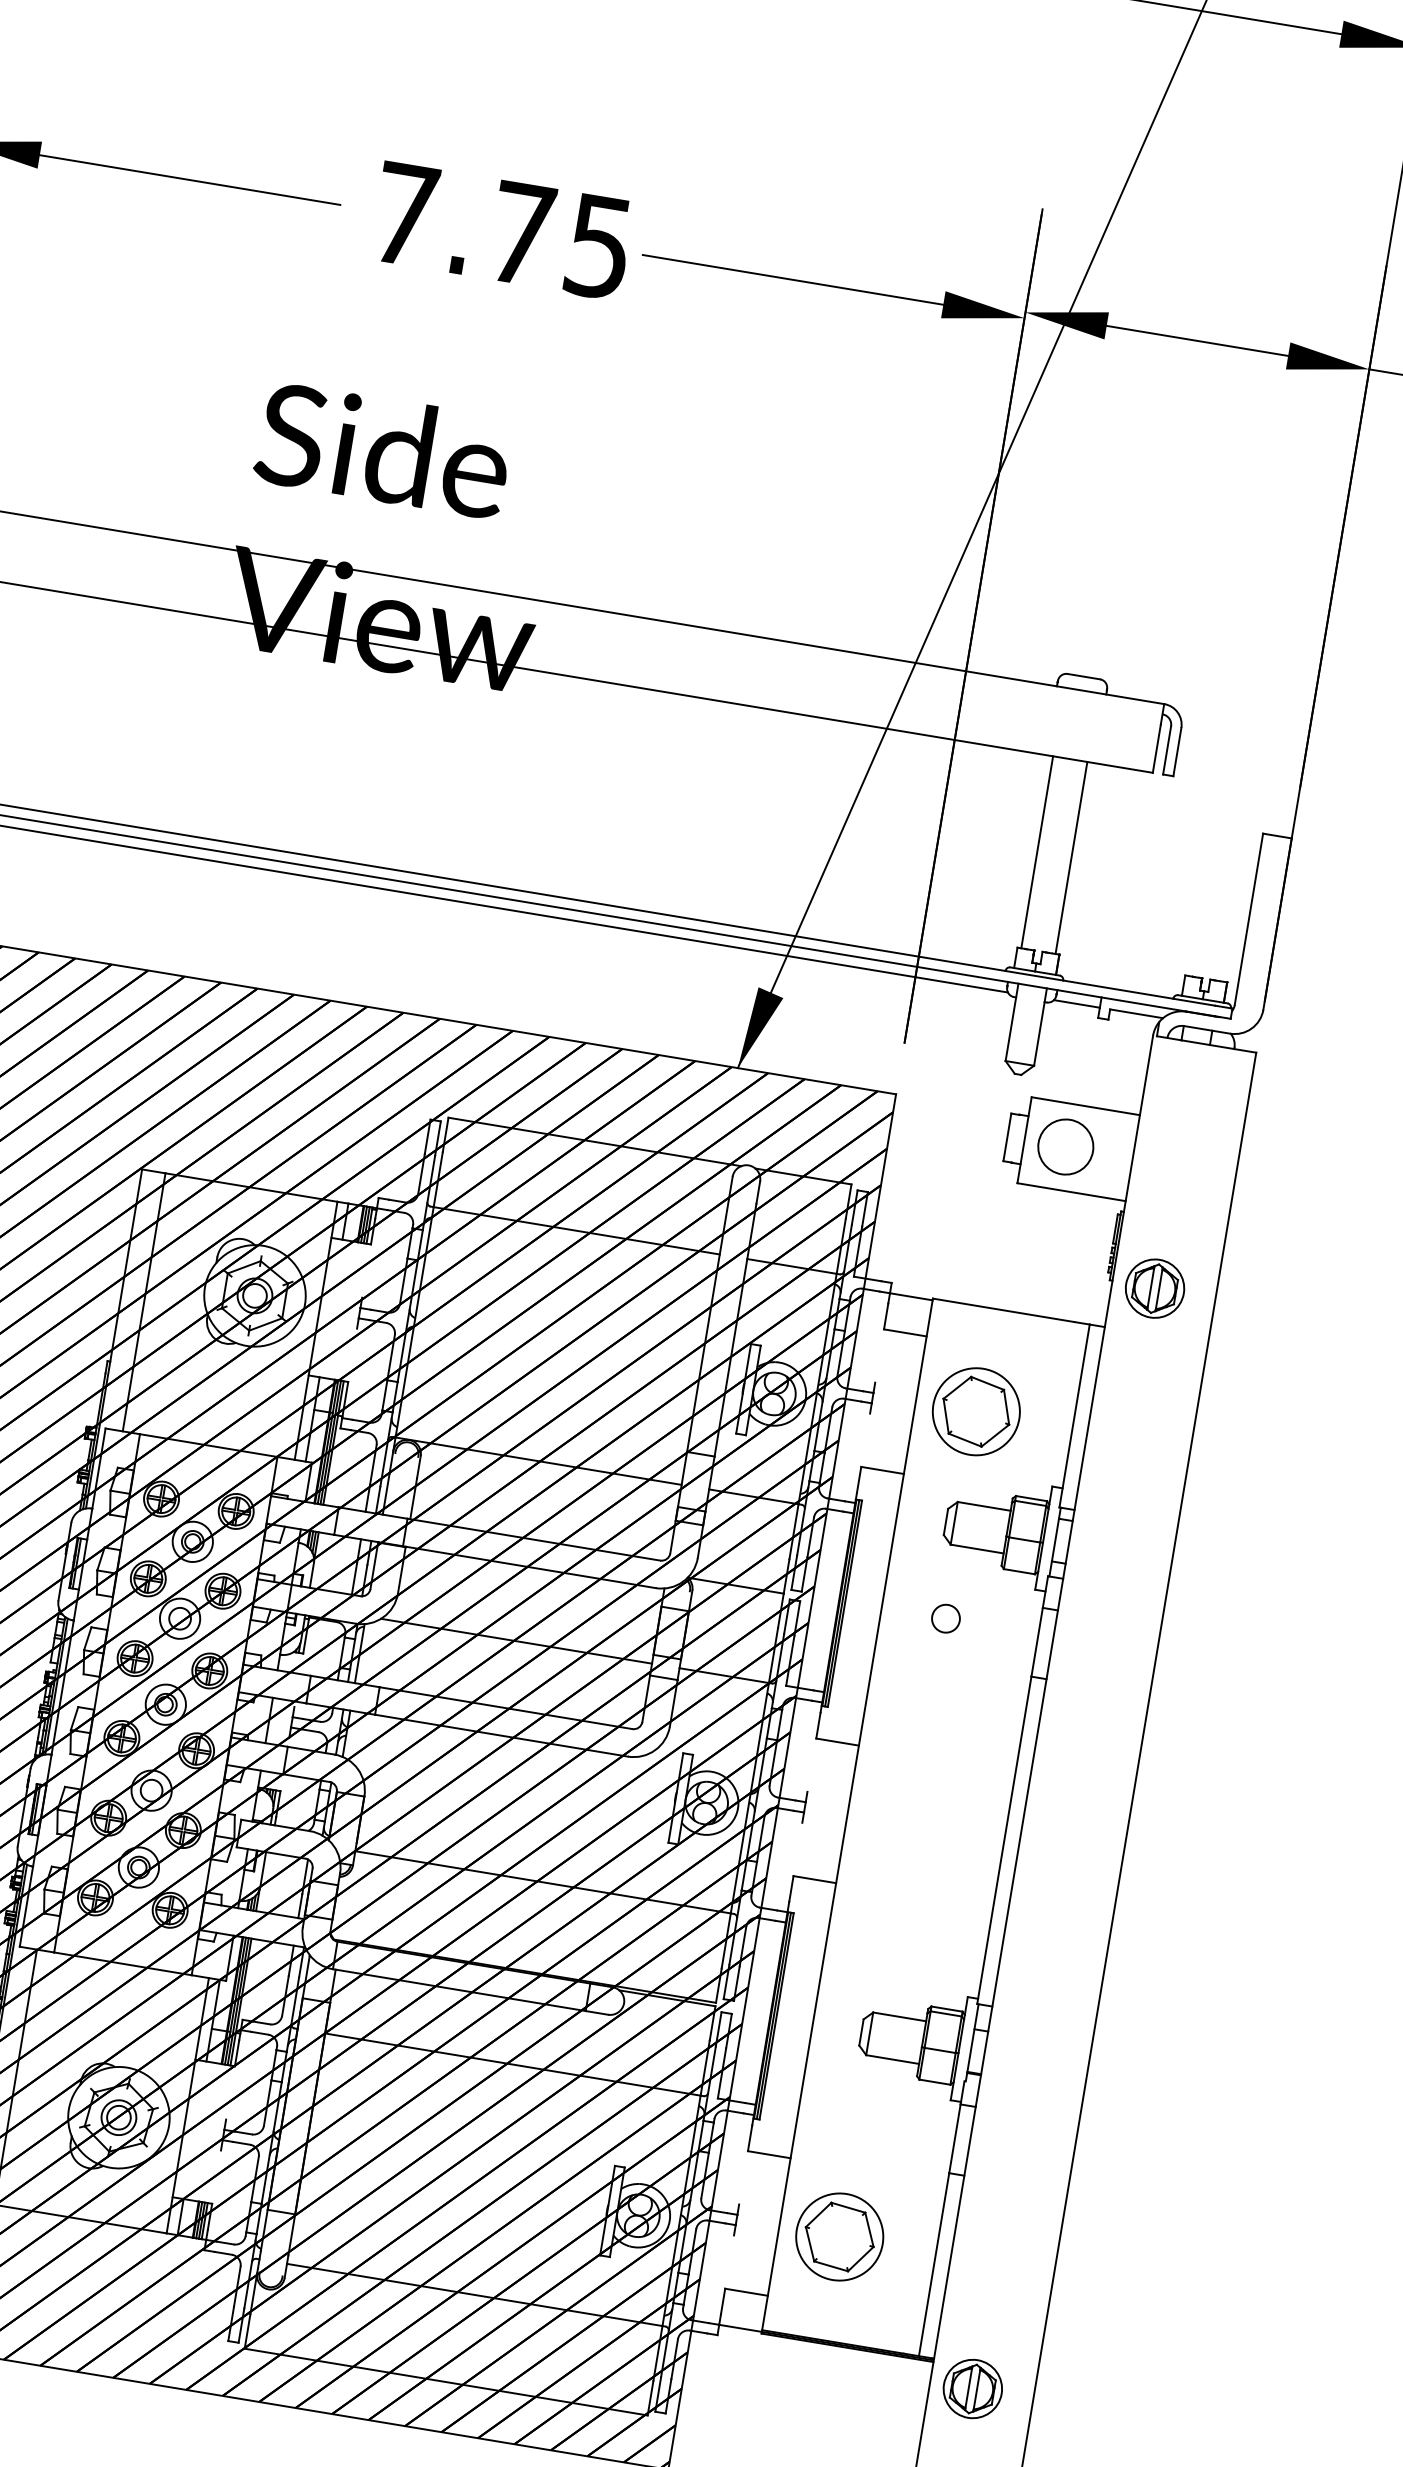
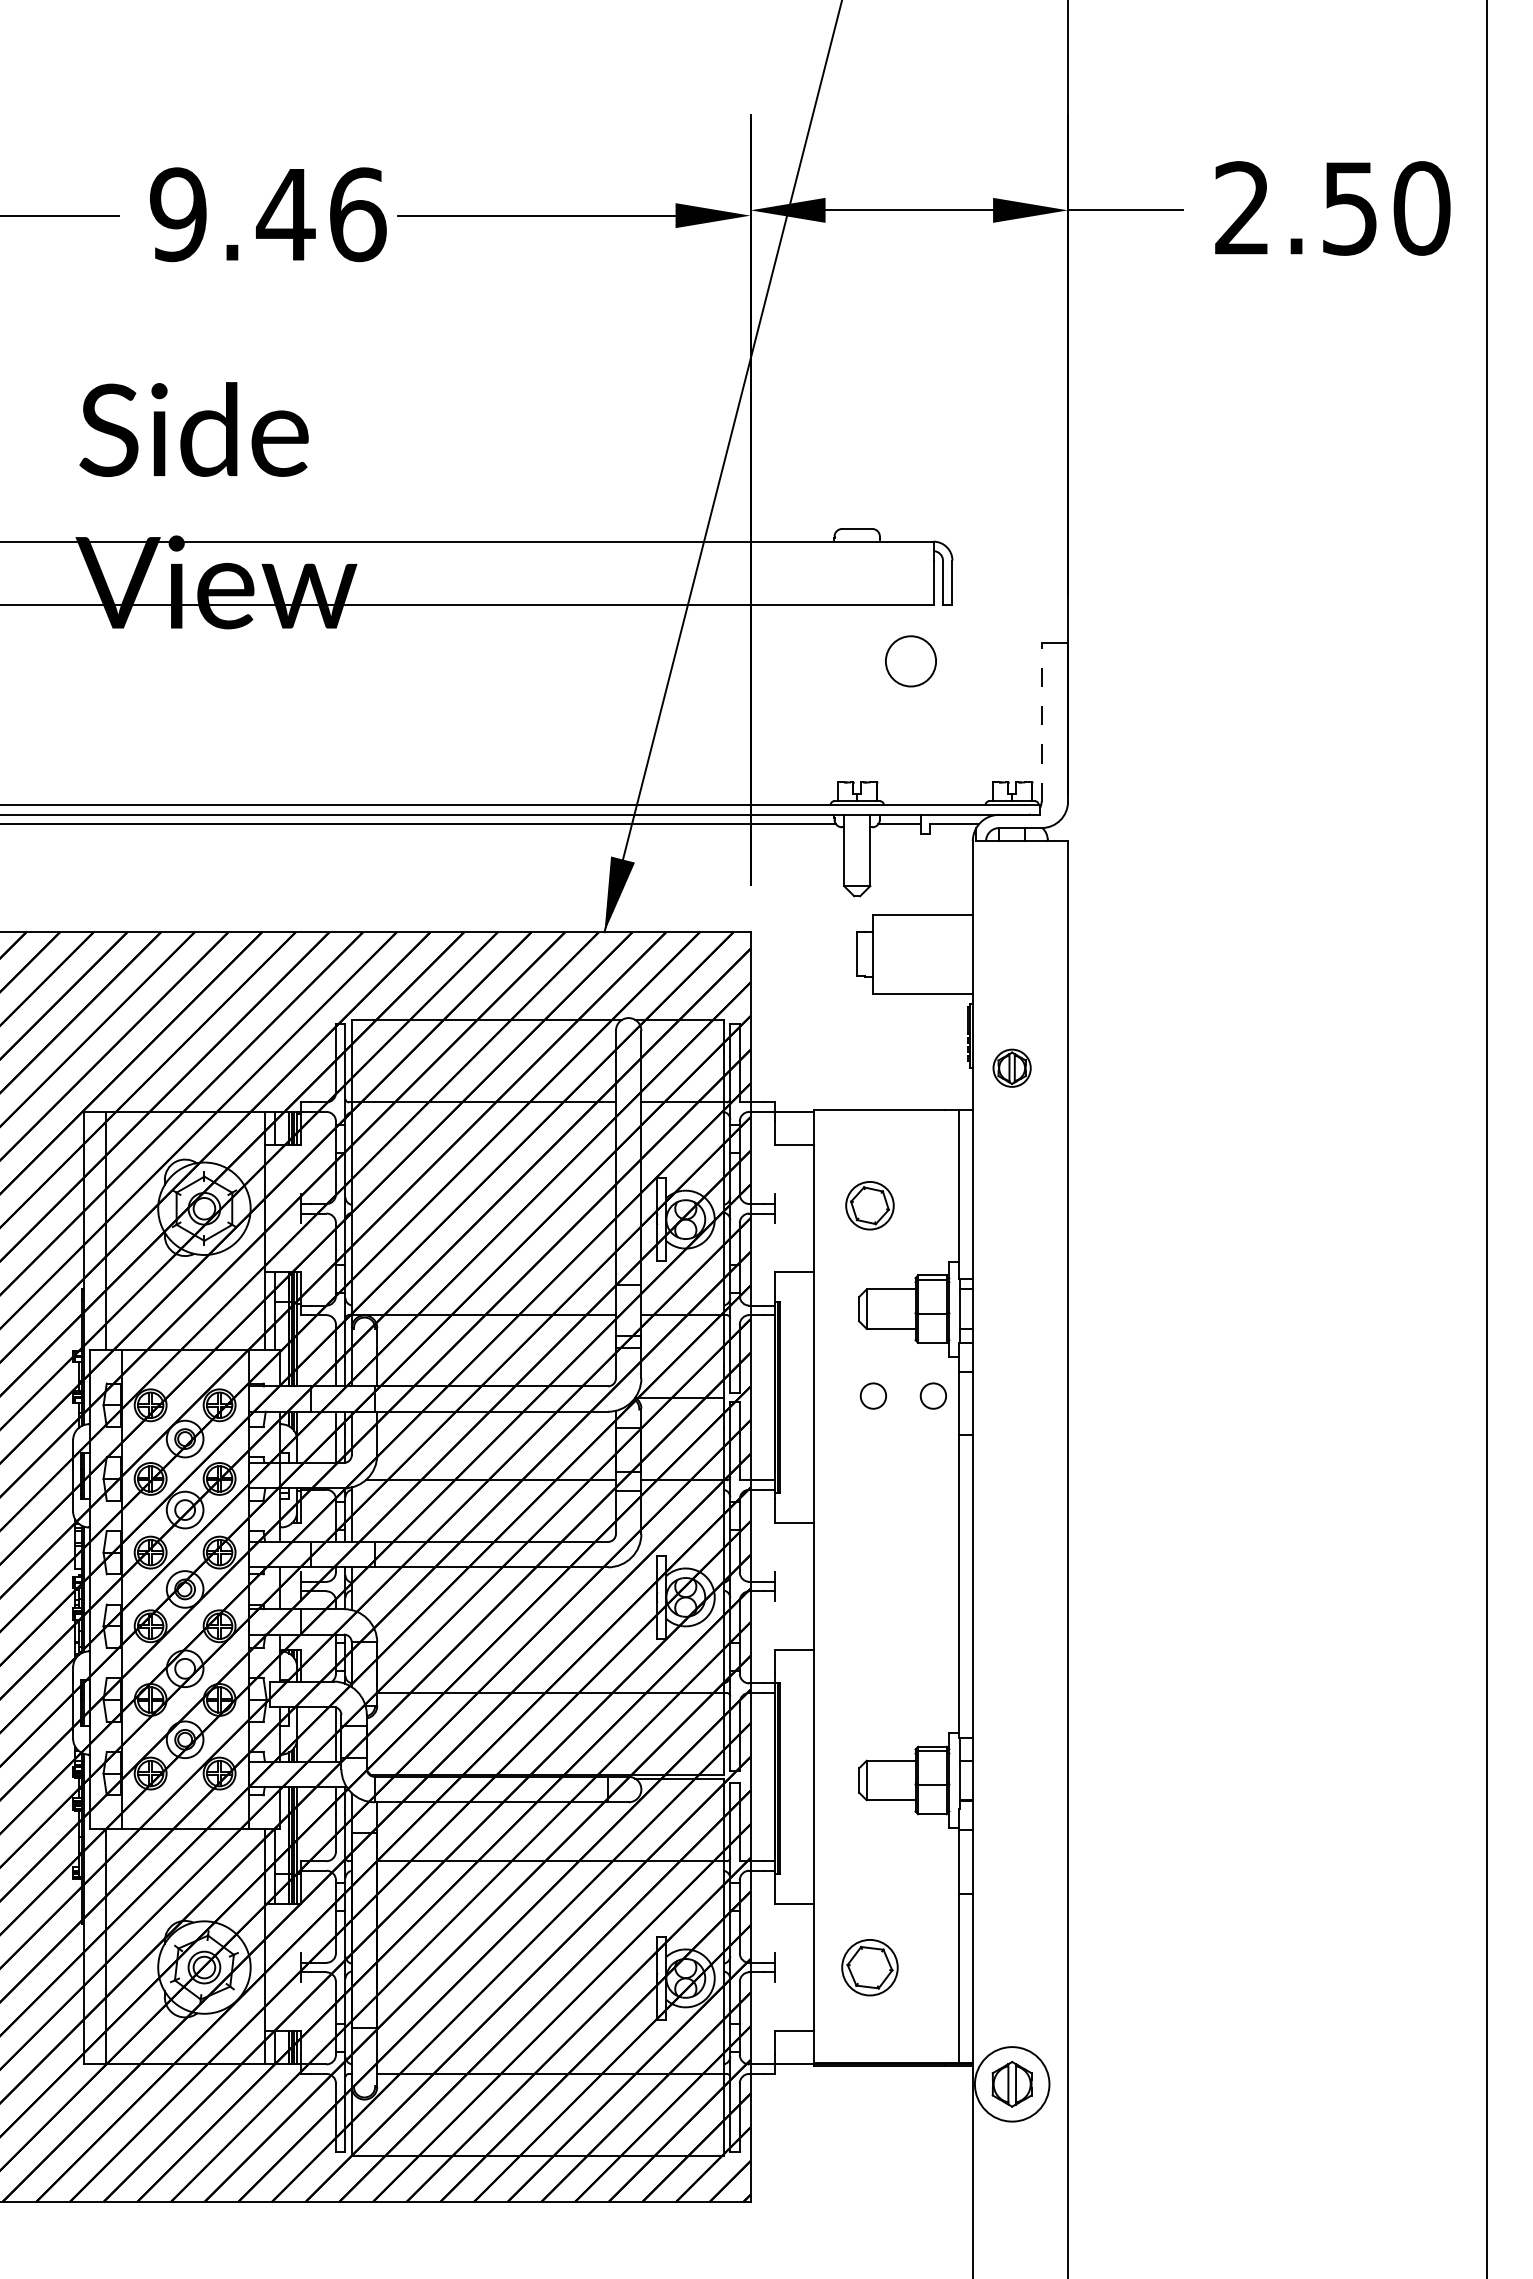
text: (501, 230) -> (267, 214), 7.75 -> 9.46
line: (1037, 852) -> (841, 693), removed
line: (1072, 857) -> (873, 693), removed
line: (1248, 919) -> (1041, 722), solid -> dashed
circle: (1065, 1147) -> (910, 661), moved
part: (1154, 1287) -> (1011, 1067), size x0.7
part: (975, 1411) -> (869, 1205), size x0.6
circle: (1010, 1628) -> (932, 1395), added
part: (839, 2236) -> (869, 1967), size x0.7
circle: (972, 2387) -> (1011, 2083), size x1.4

